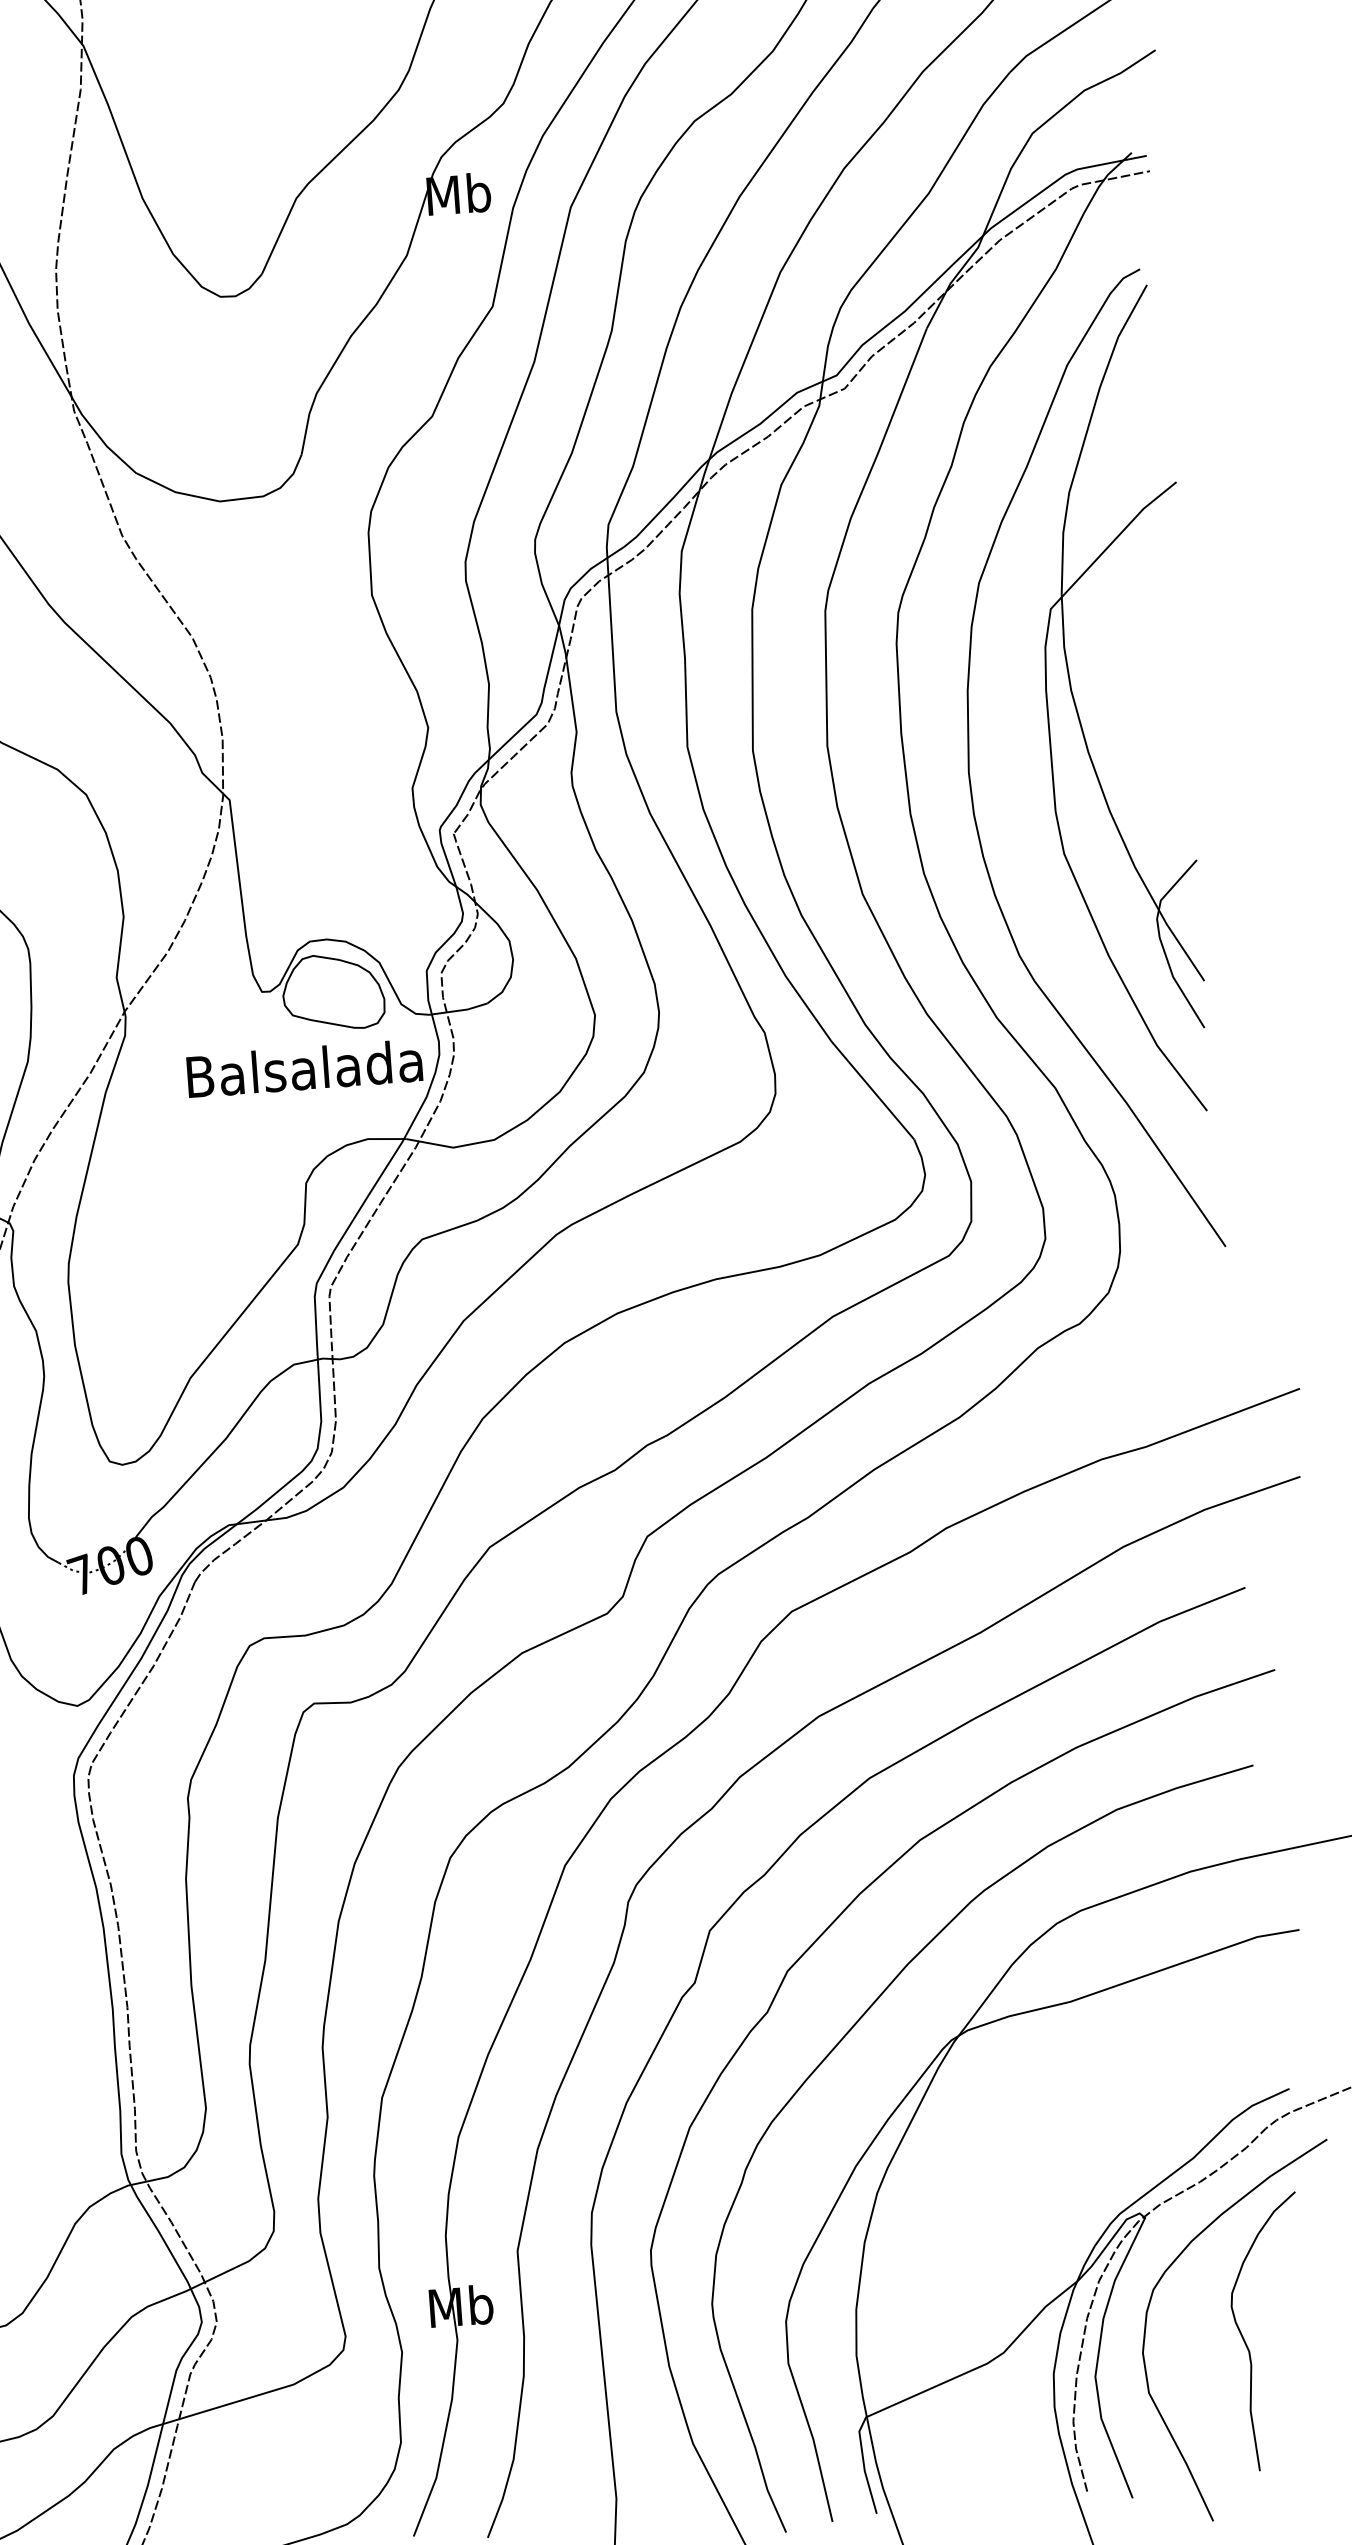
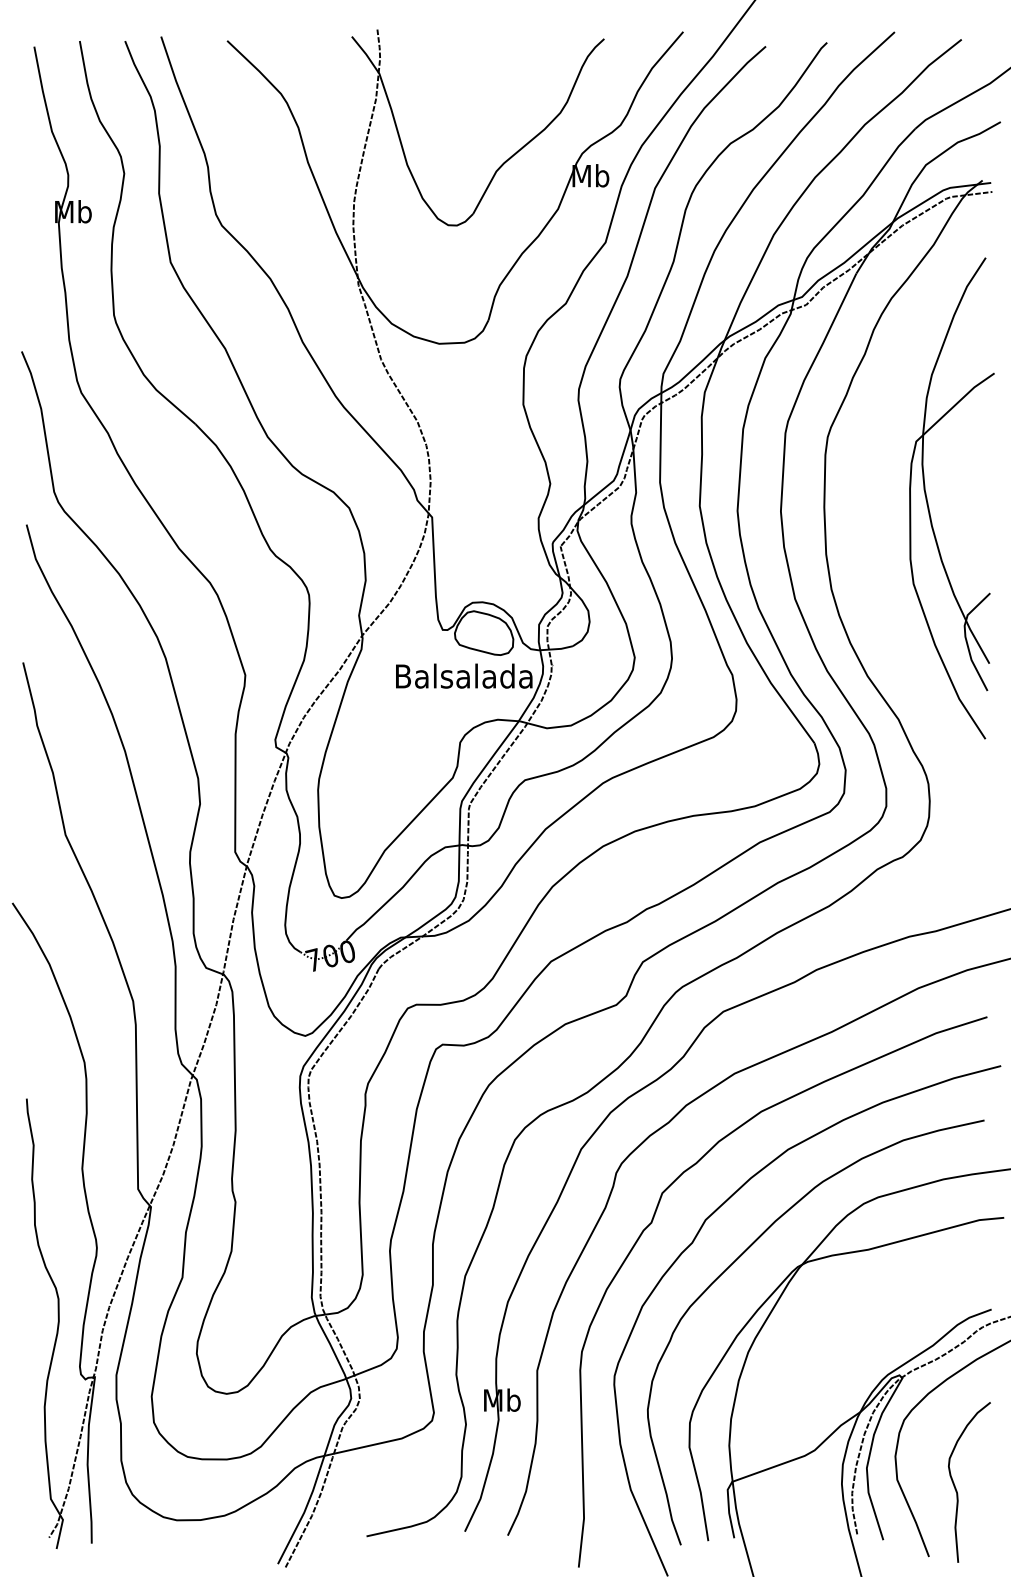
curve: (970, 761) -> (863, 526), removed
curve: (1245, 2338) -> (955, 1485), moved

